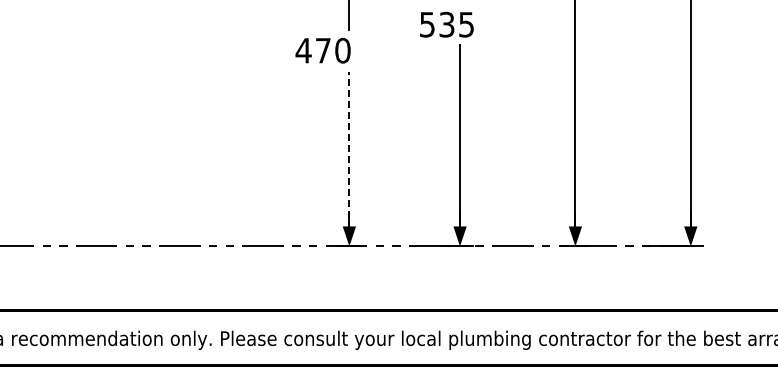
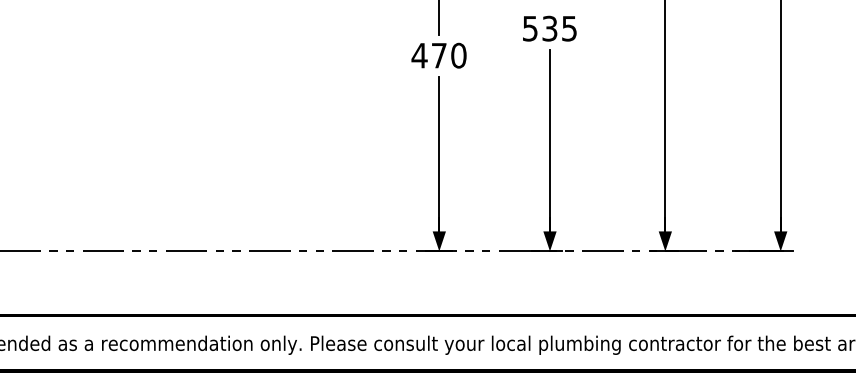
text: (446, 24) -> (549, 28), moved
text: (322, 50) -> (438, 55), moved
line: (349, 155) -> (439, 160), dashed -> solid

